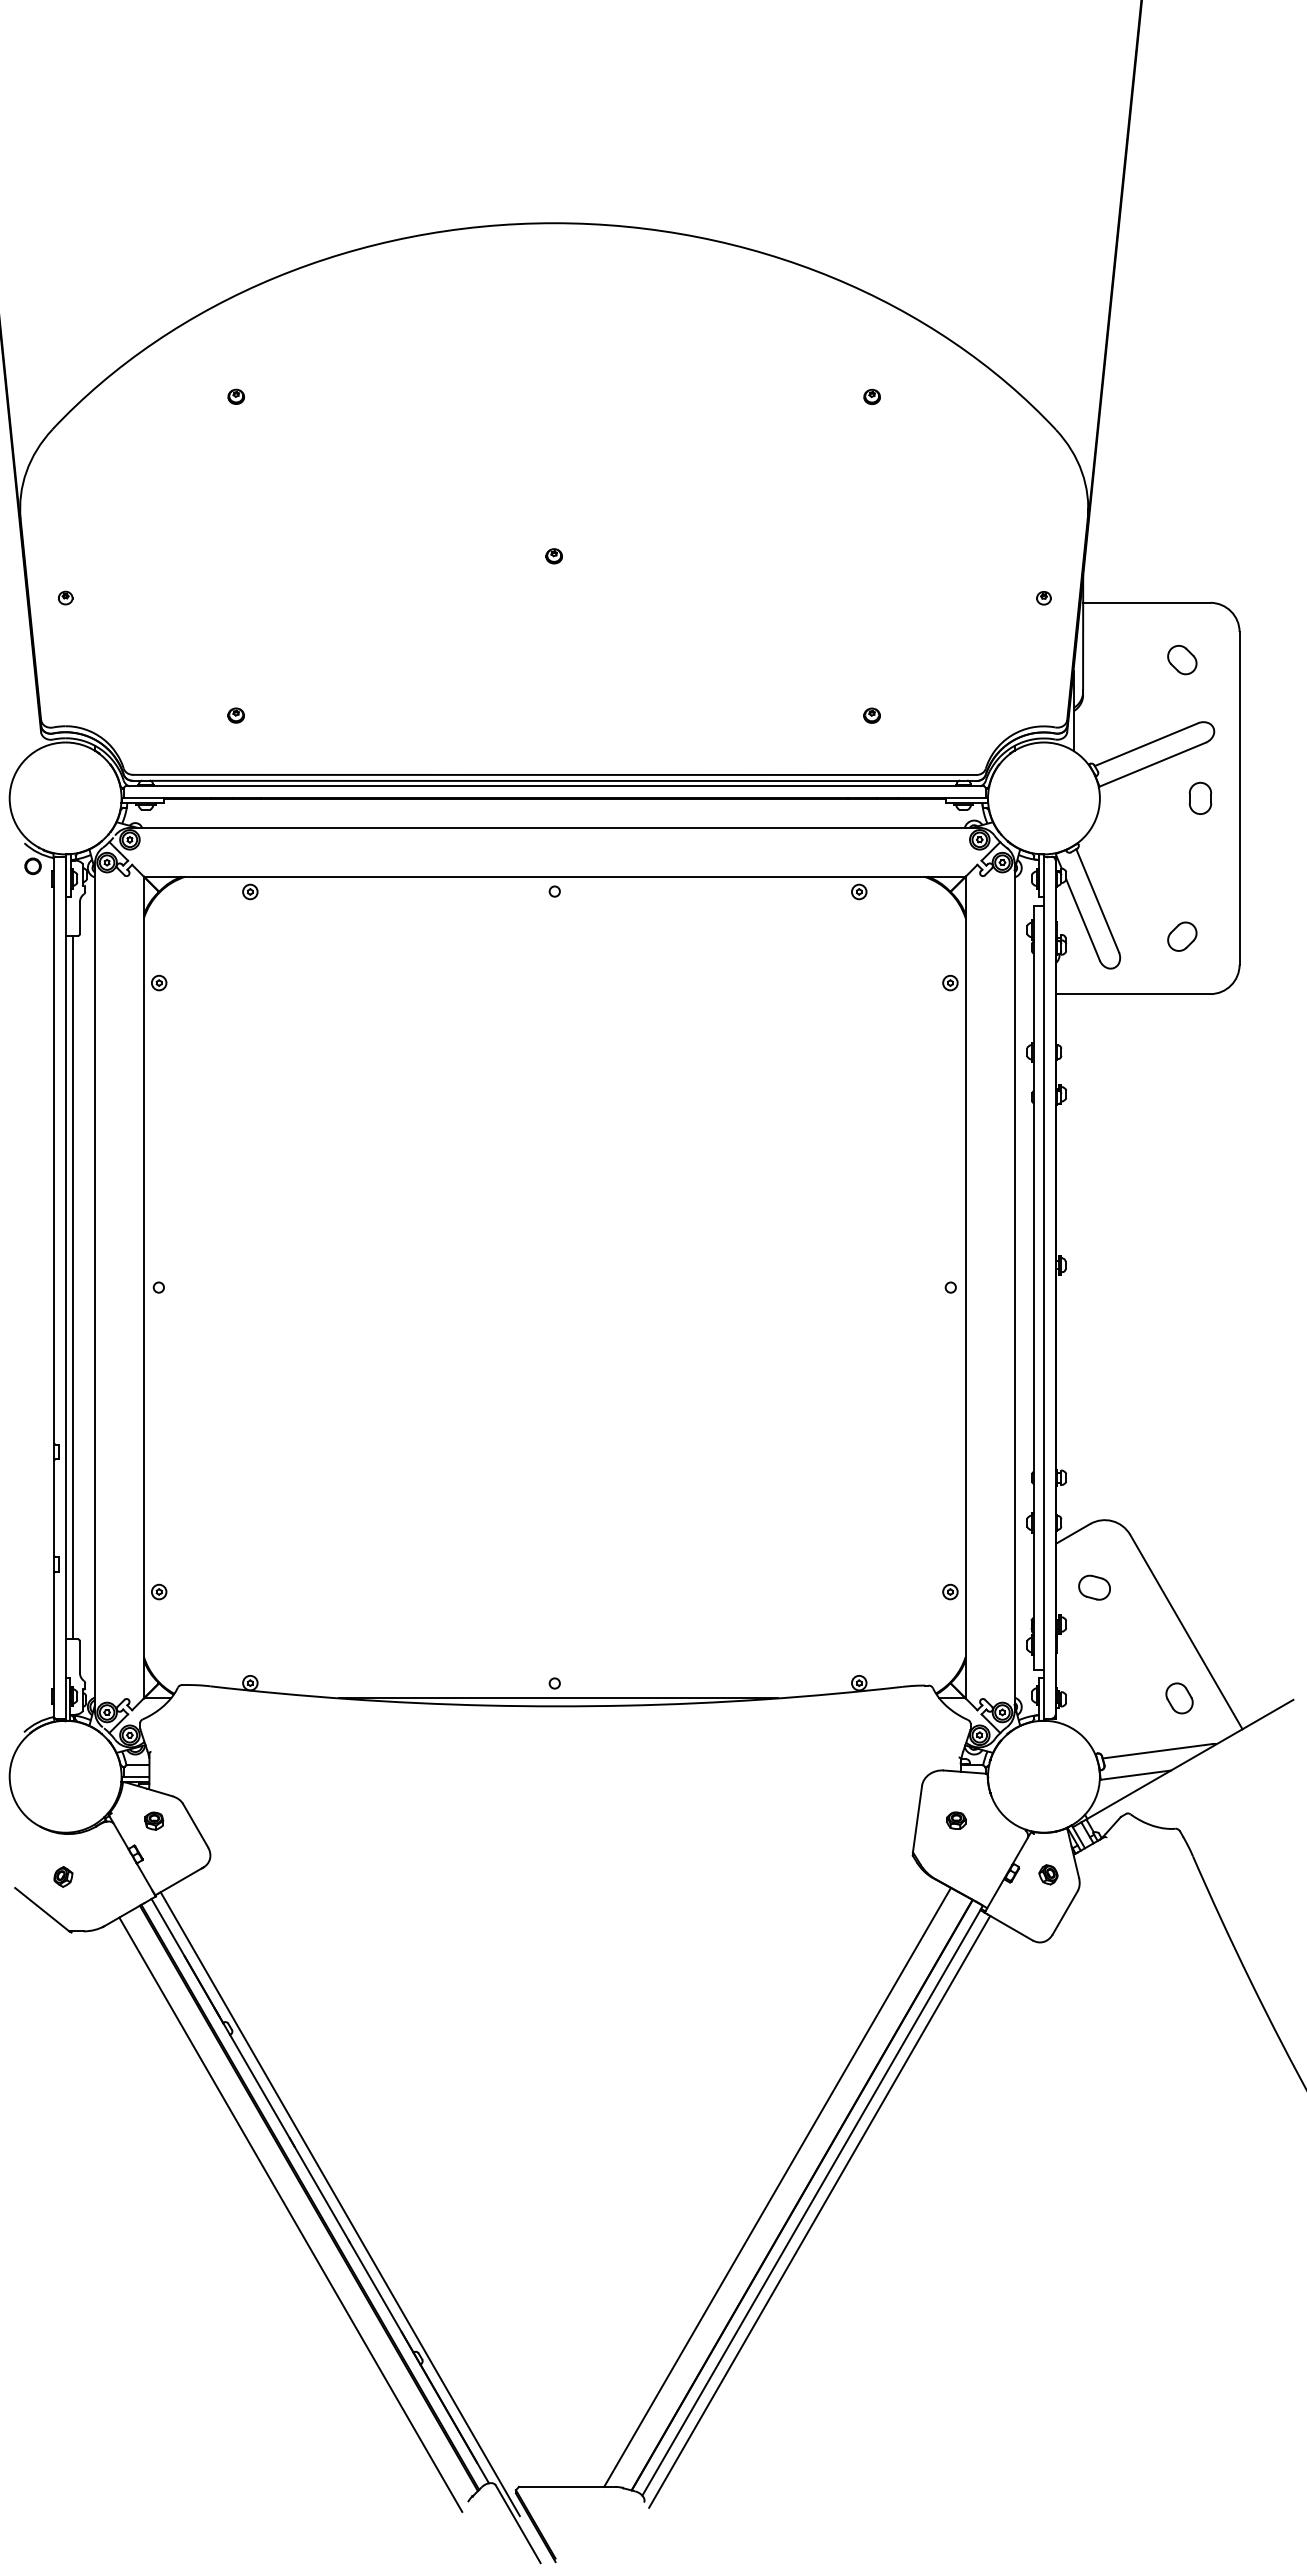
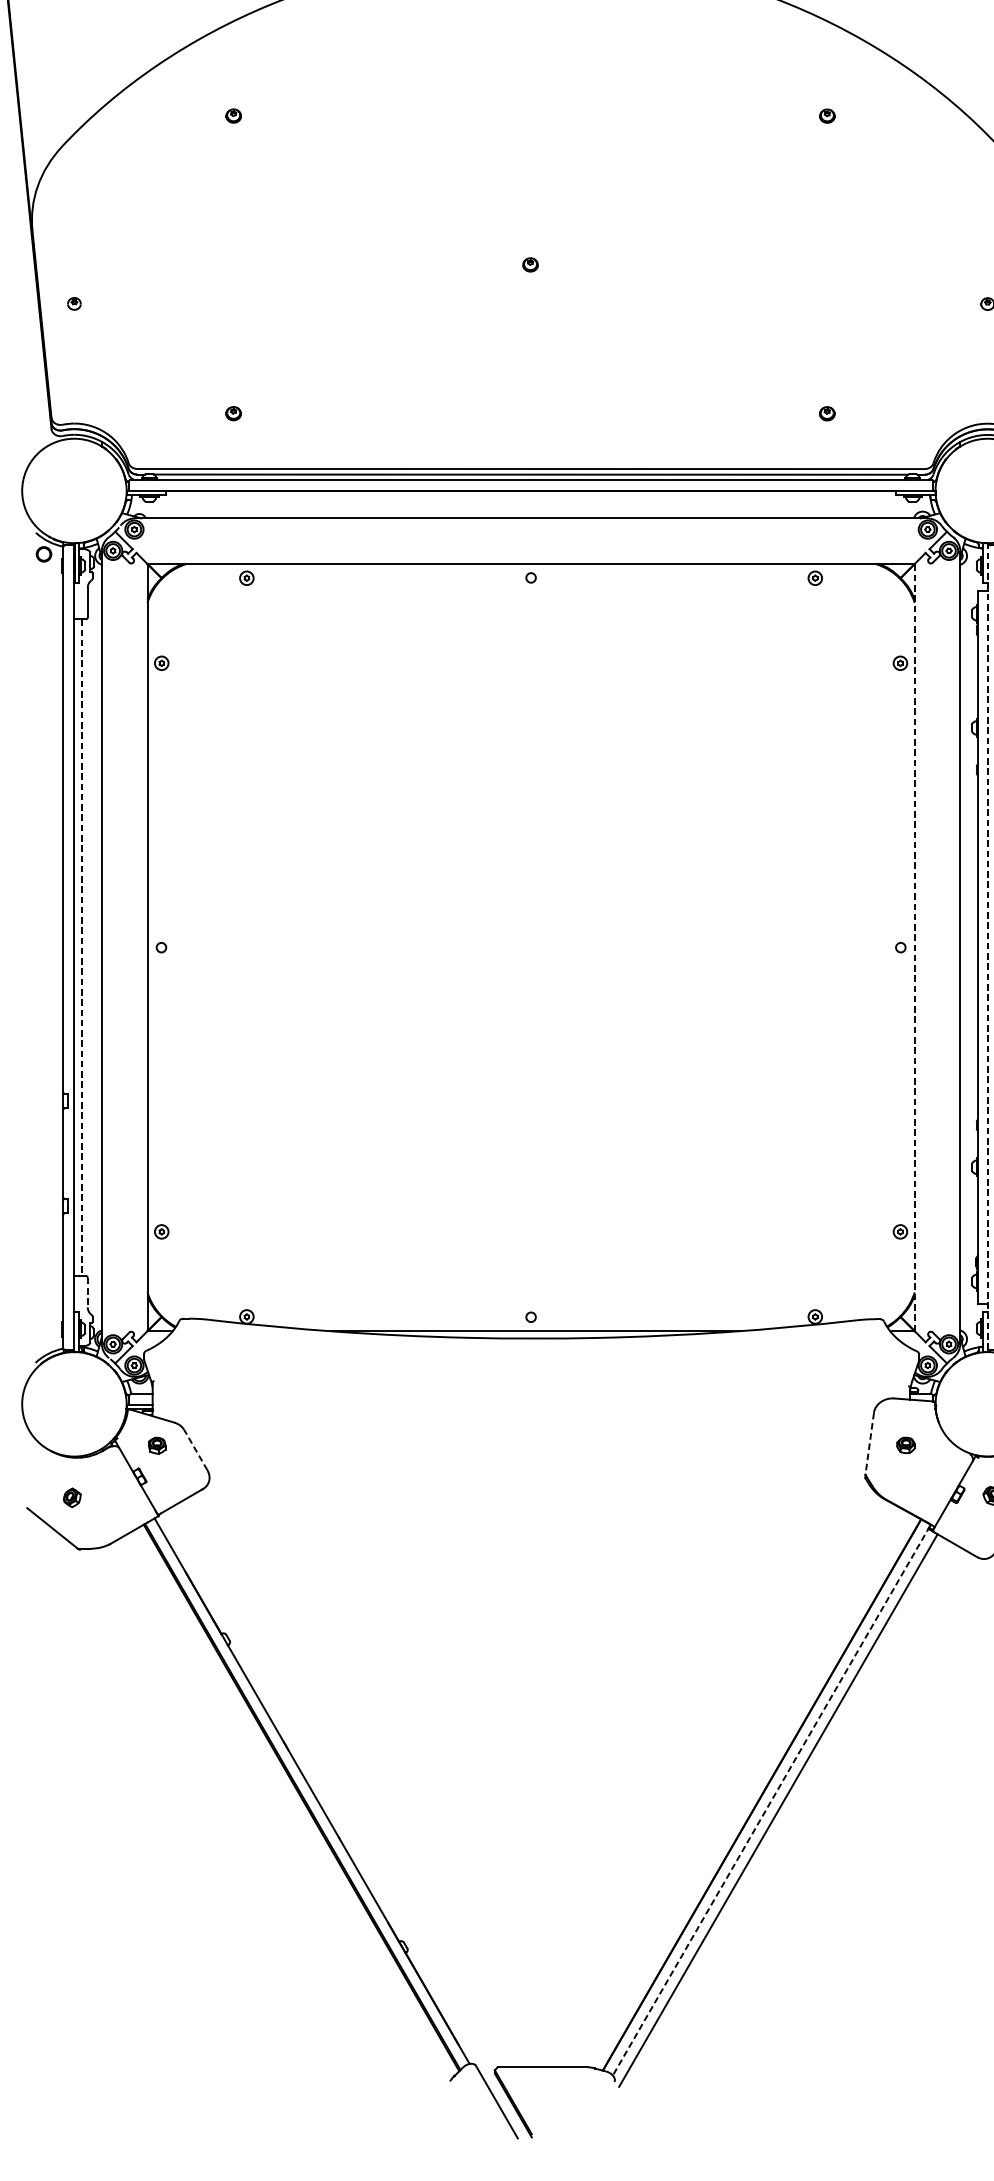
line: (73, 1287) -> (81, 947), solid -> dashed
line: (1043, 1287) -> (987, 947), solid -> dashed
line: (965, 1288) -> (914, 948), solid -> dashed
line: (79, 1657) -> (87, 1292), solid -> dashed
line: (917, 1819) -> (869, 1444), solid -> dashed
line: (195, 1825) -> (195, 1449), solid -> dashed
line: (777, 2186) -> (739, 1786), removed
line: (812, 2201) -> (771, 1800), solid -> dashed
line: (339, 2204) -> (330, 1803), removed
line: (290, 2214) -> (284, 1813), removed

